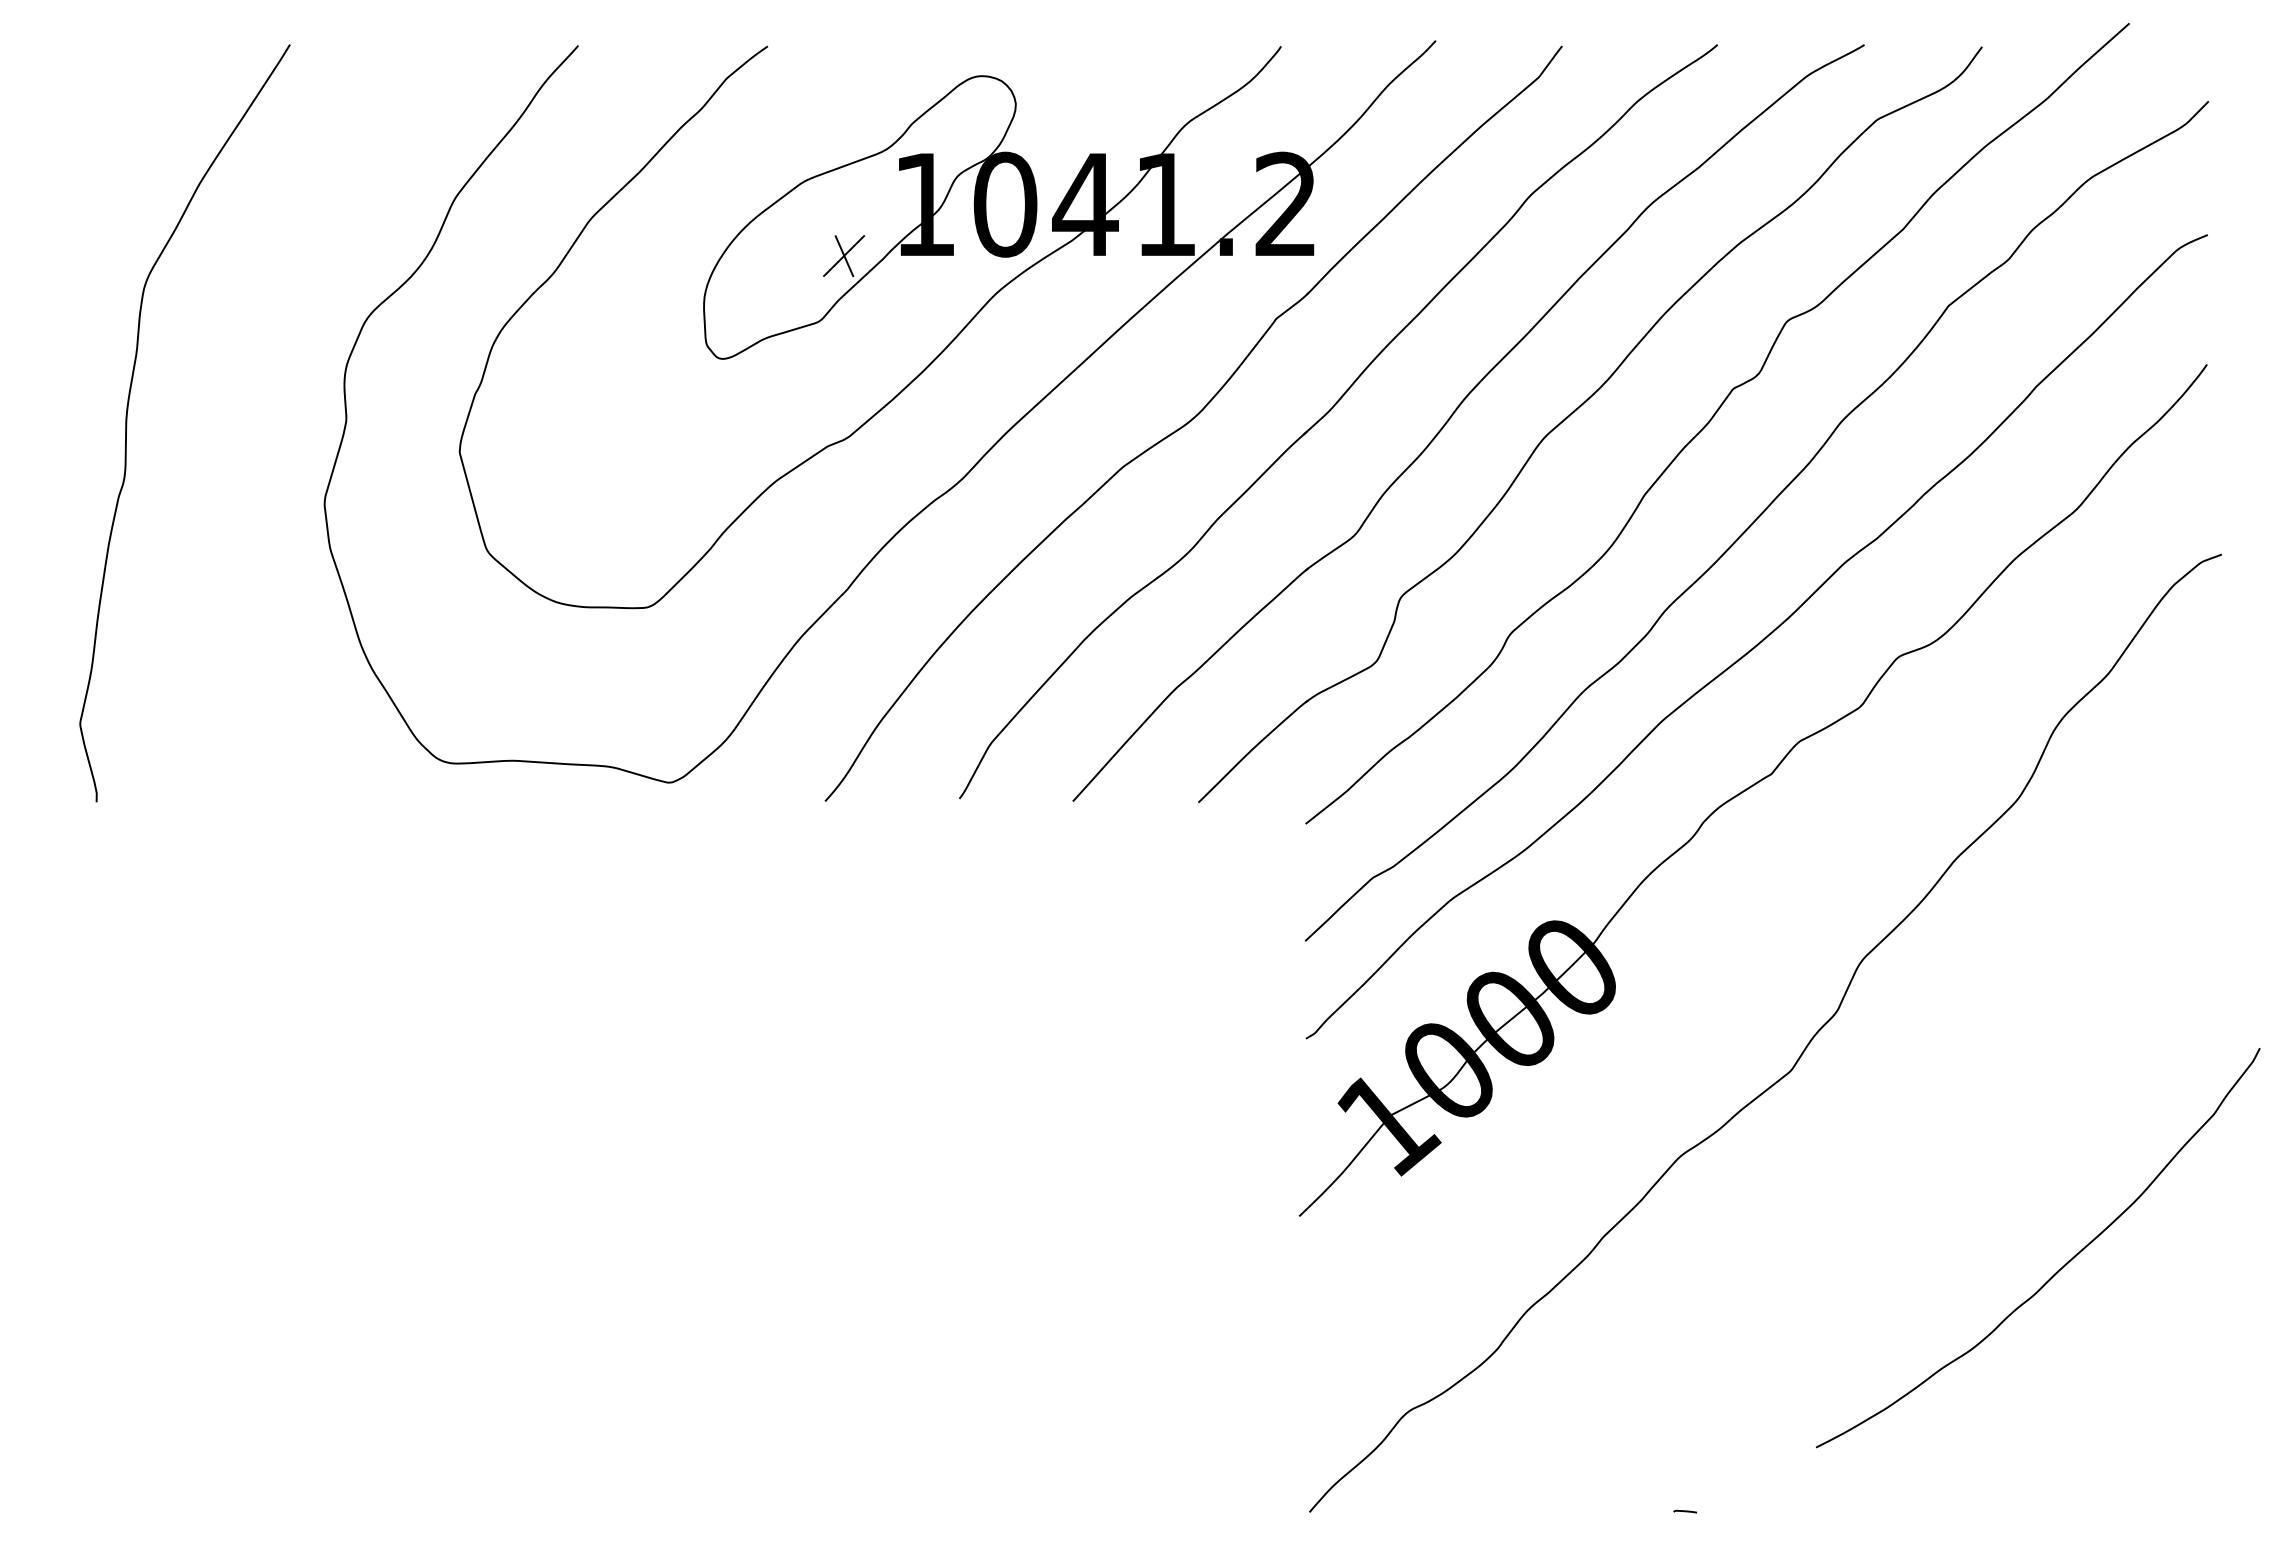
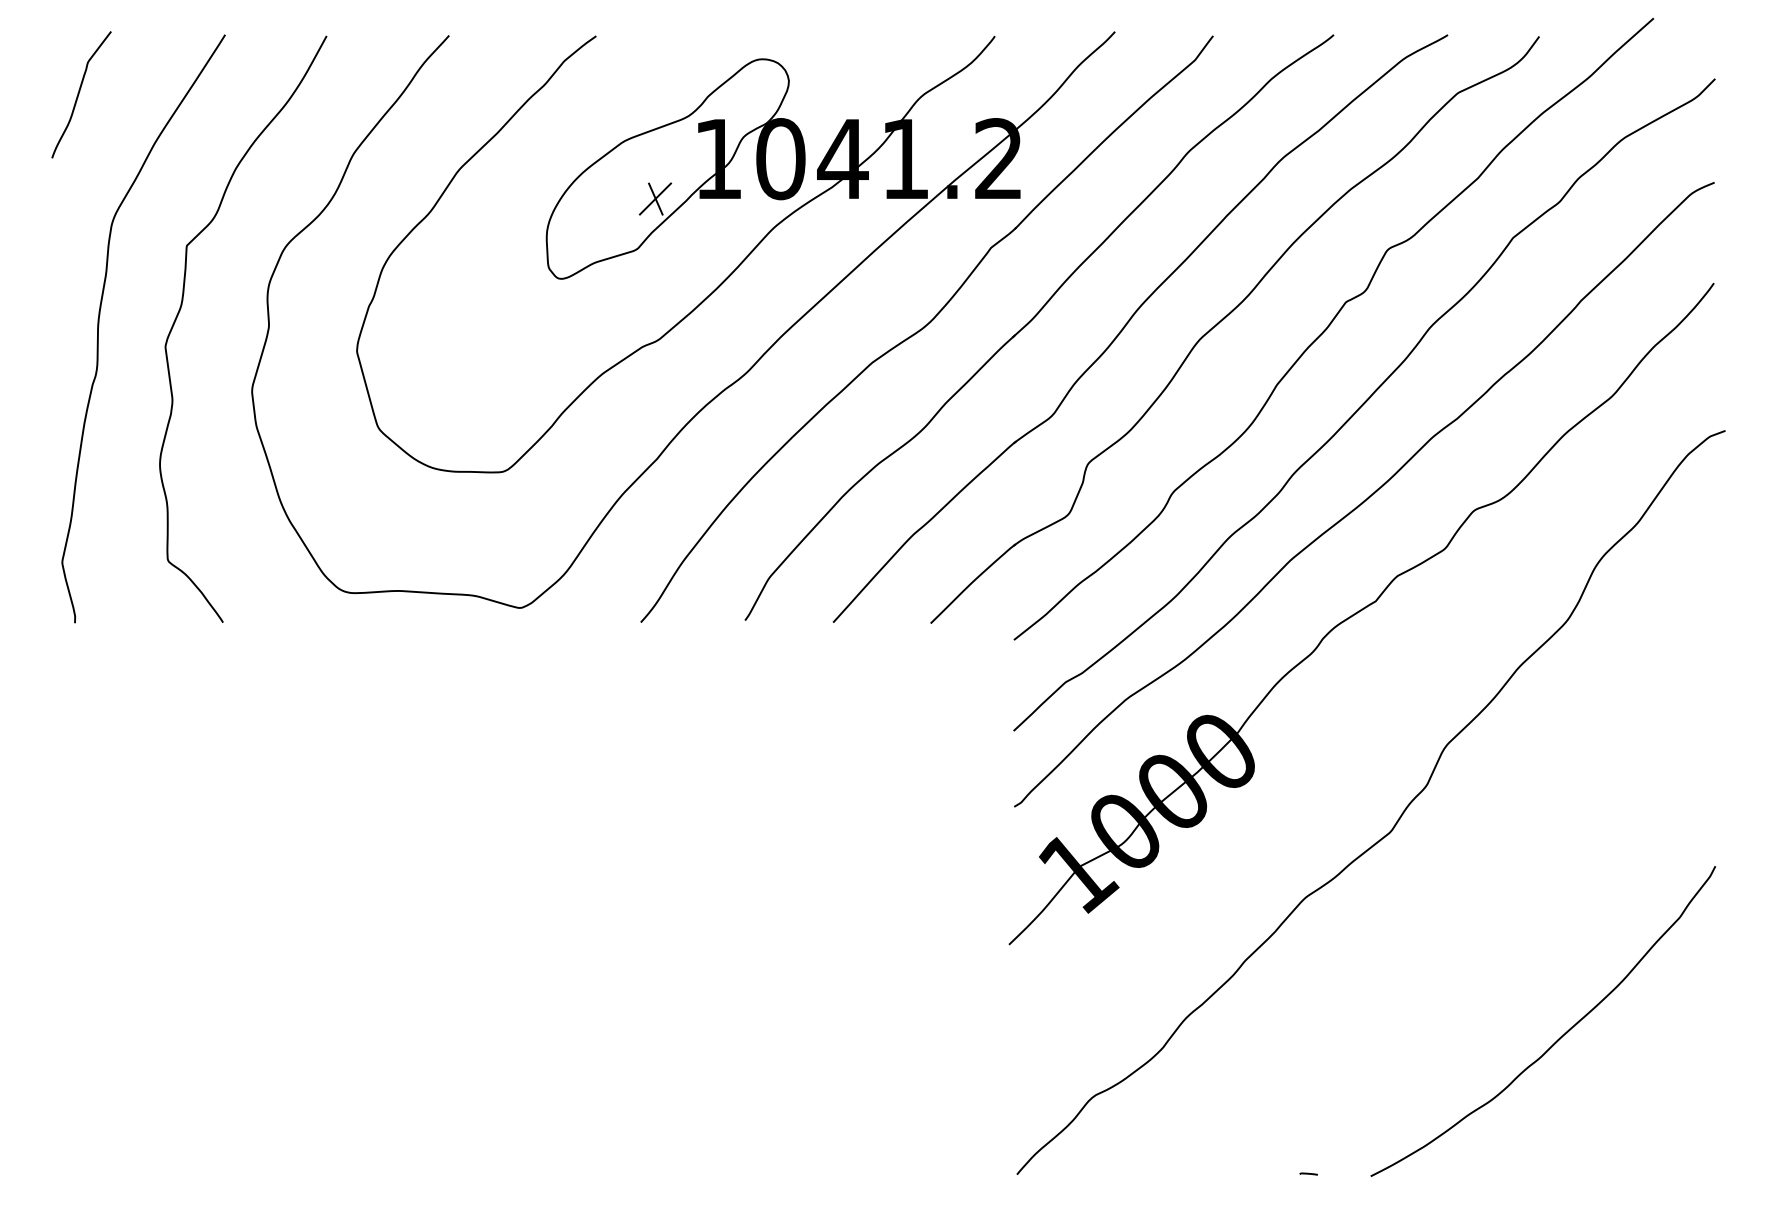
curve: (102, 120) -> (79, 93), added
curve: (233, 396) -> (181, 308), added
curve: (2057, 1270) -> (1558, 1038), moved

